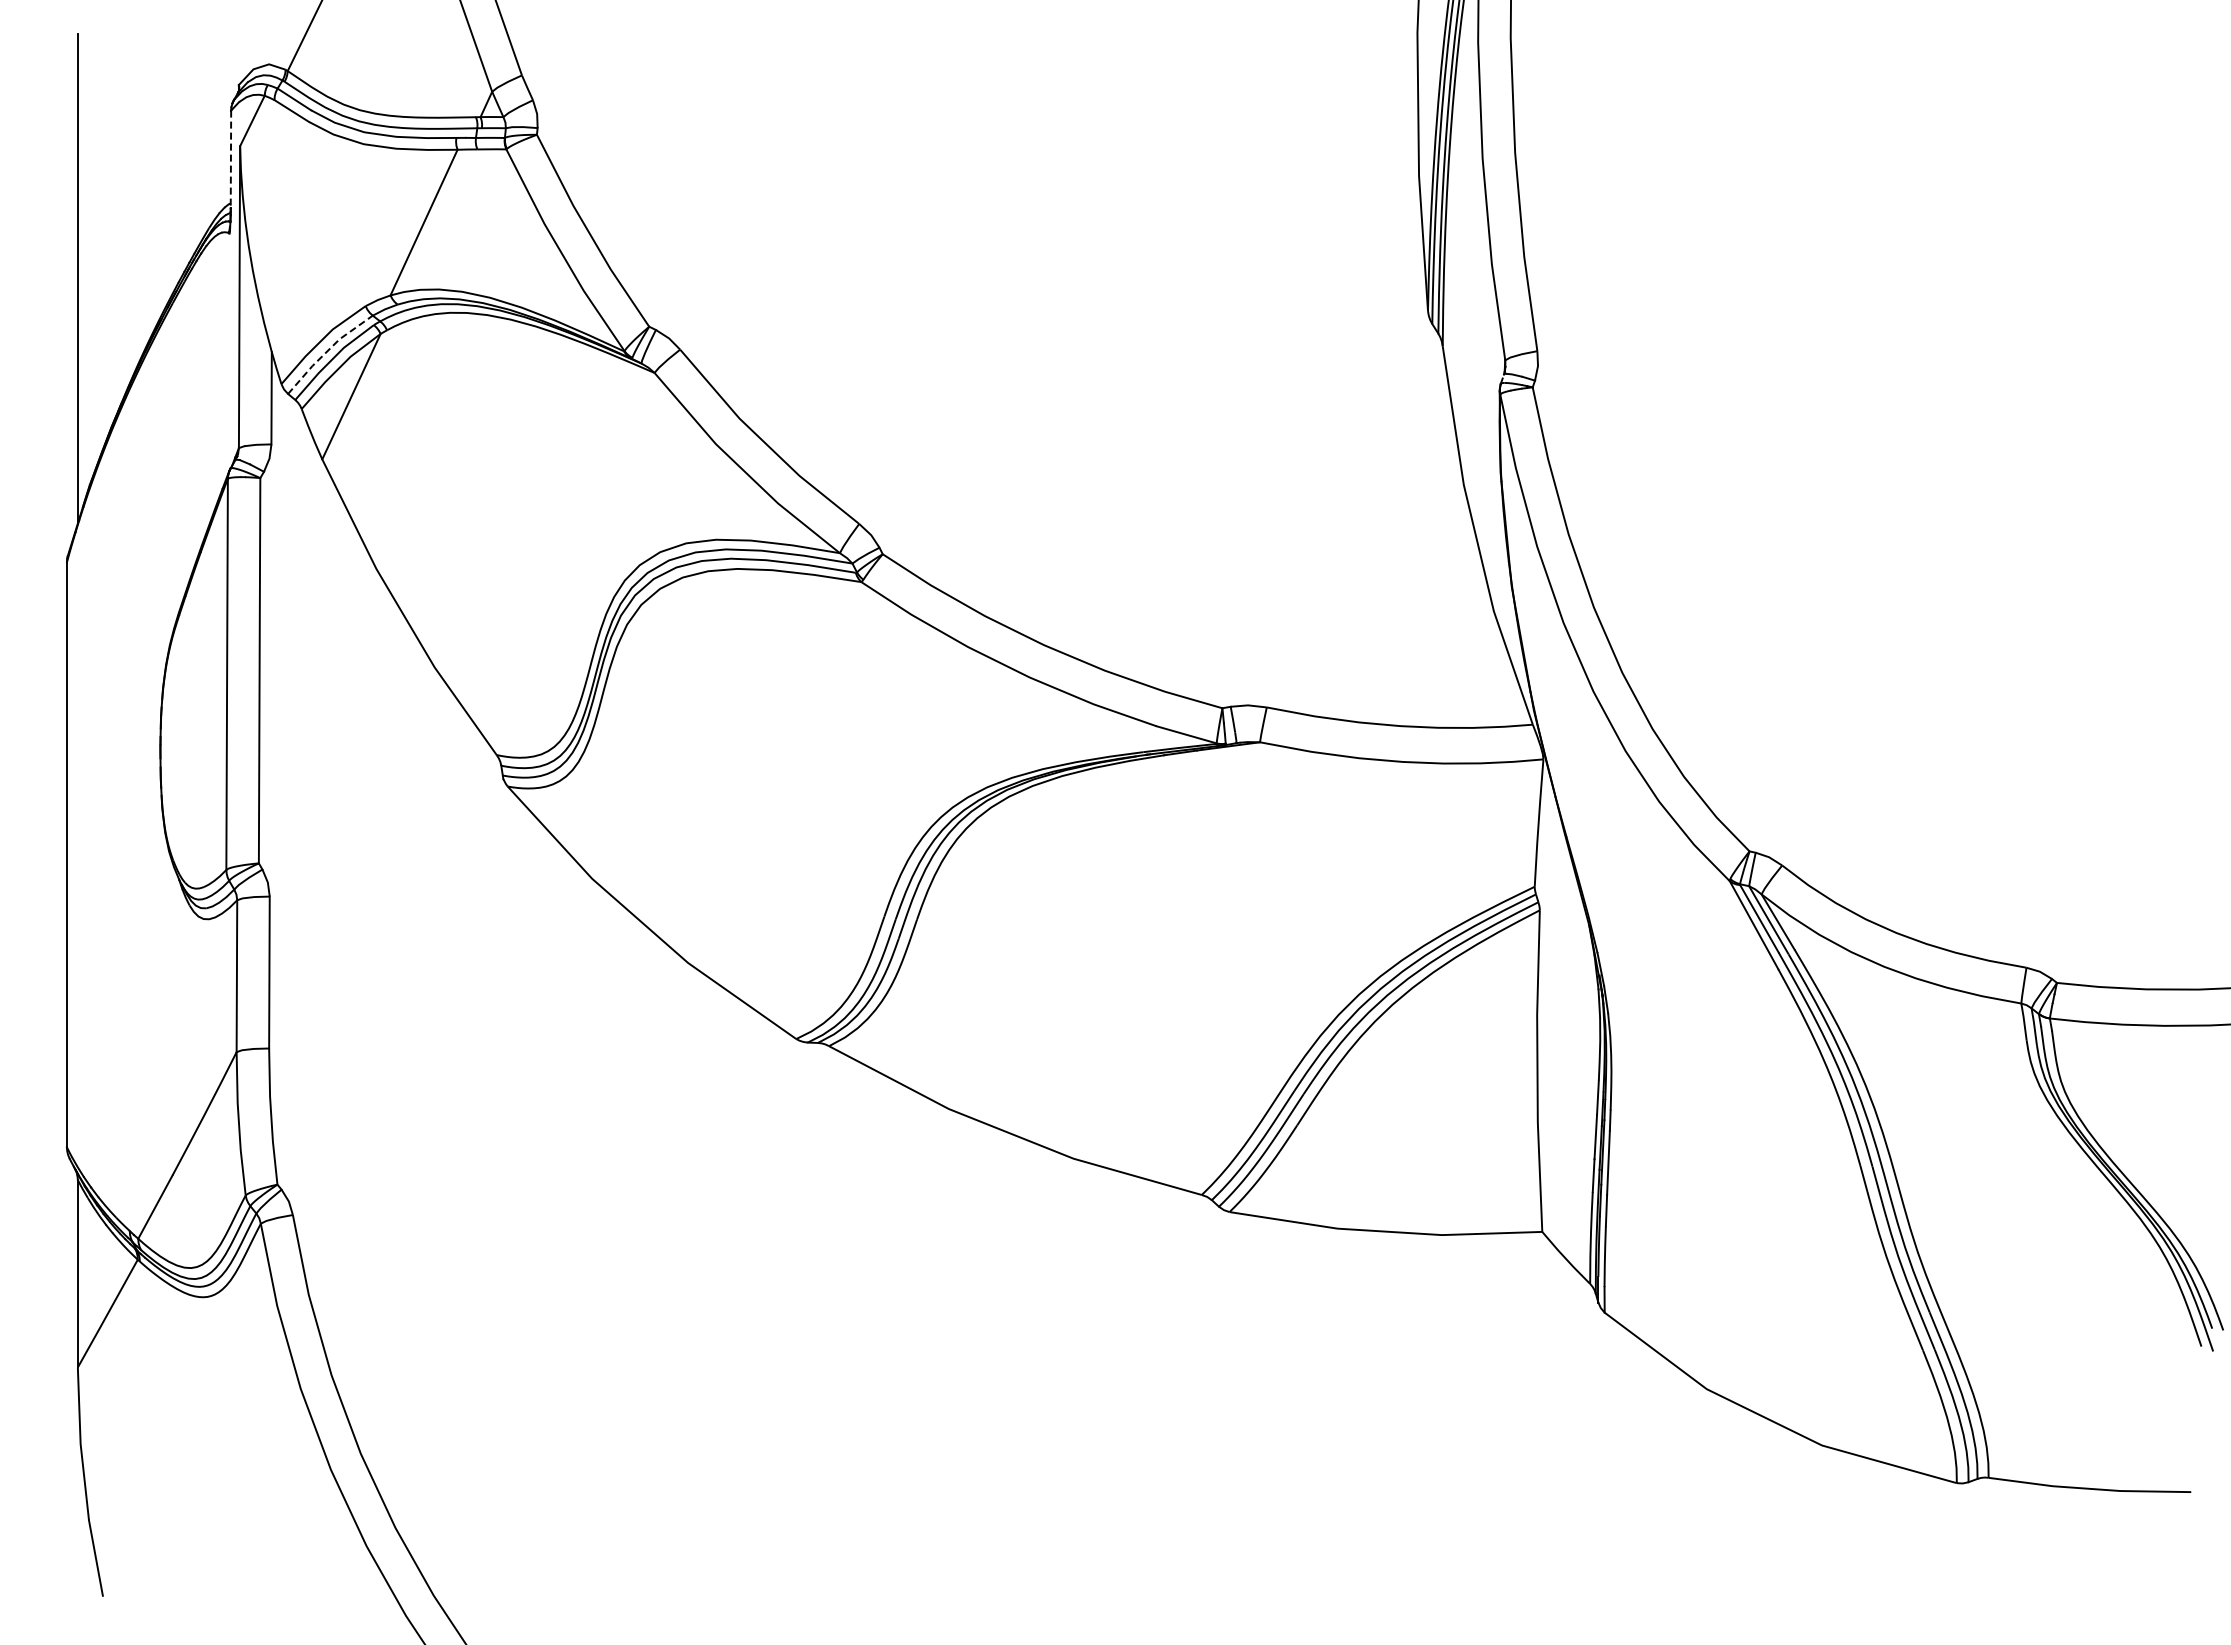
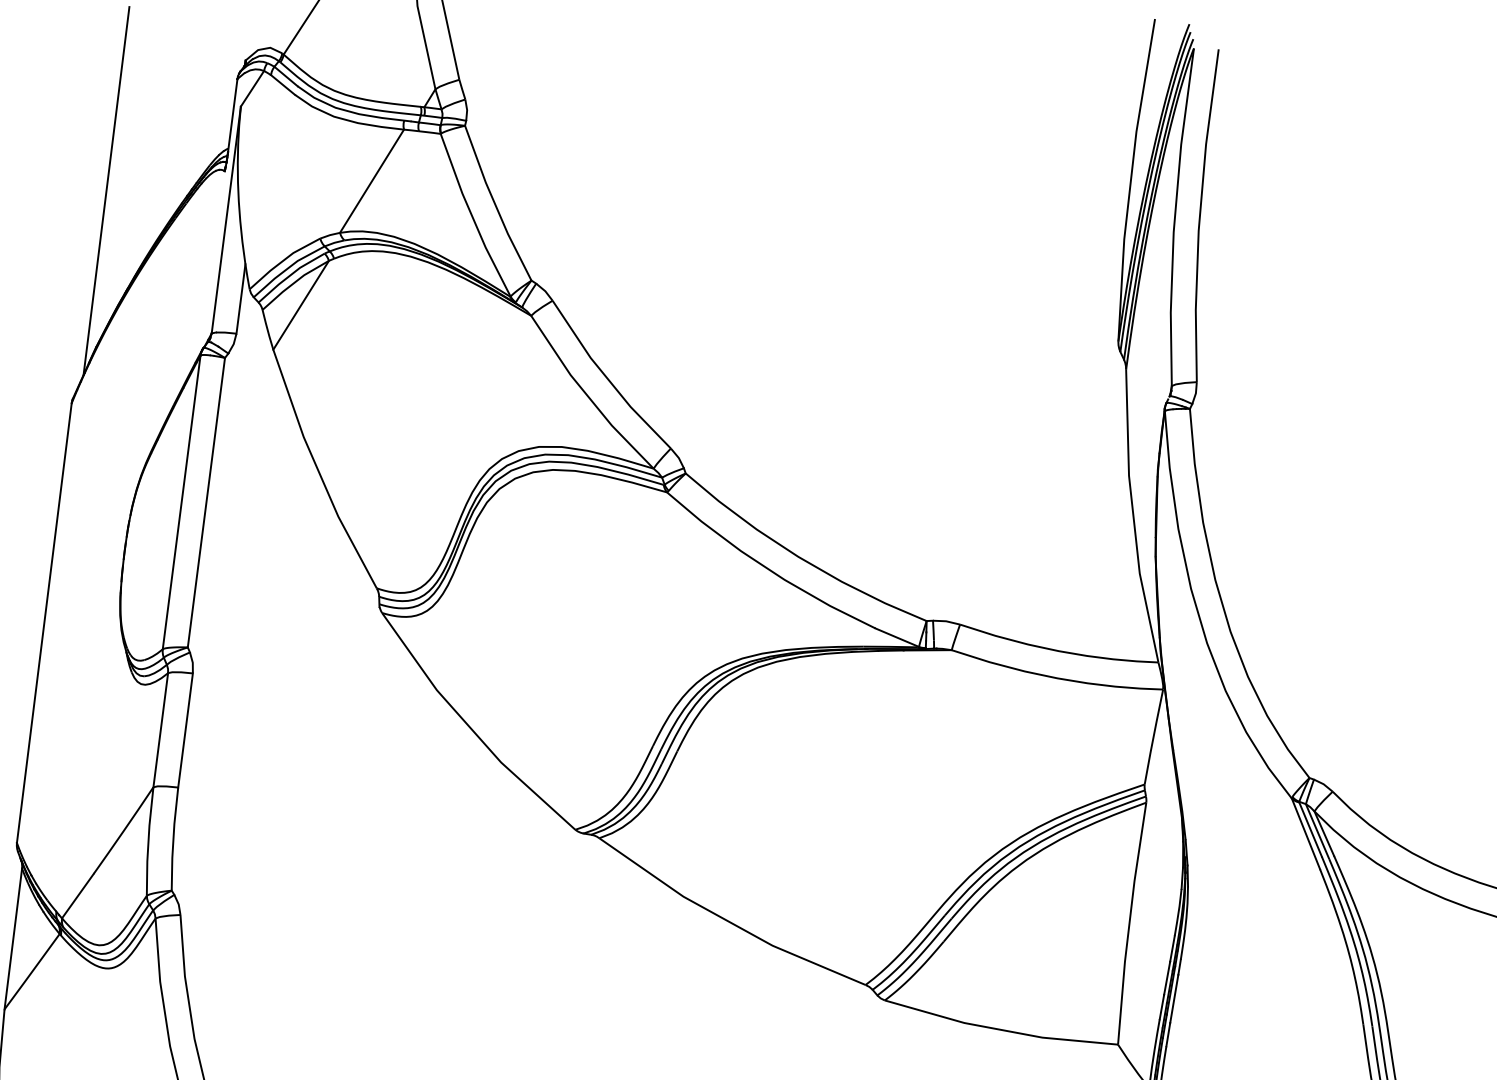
line: (230, 159) -> (232, 115), dashed -> solid
line: (327, 351) -> (287, 269), dashed -> solid

